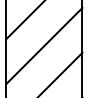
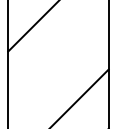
line: (44, 45) -> (58, 59), removed

